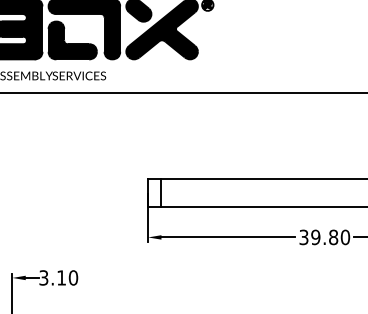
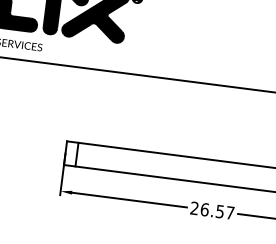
text: (324, 237) -> (212, 210), 39.80 -> 26.57

